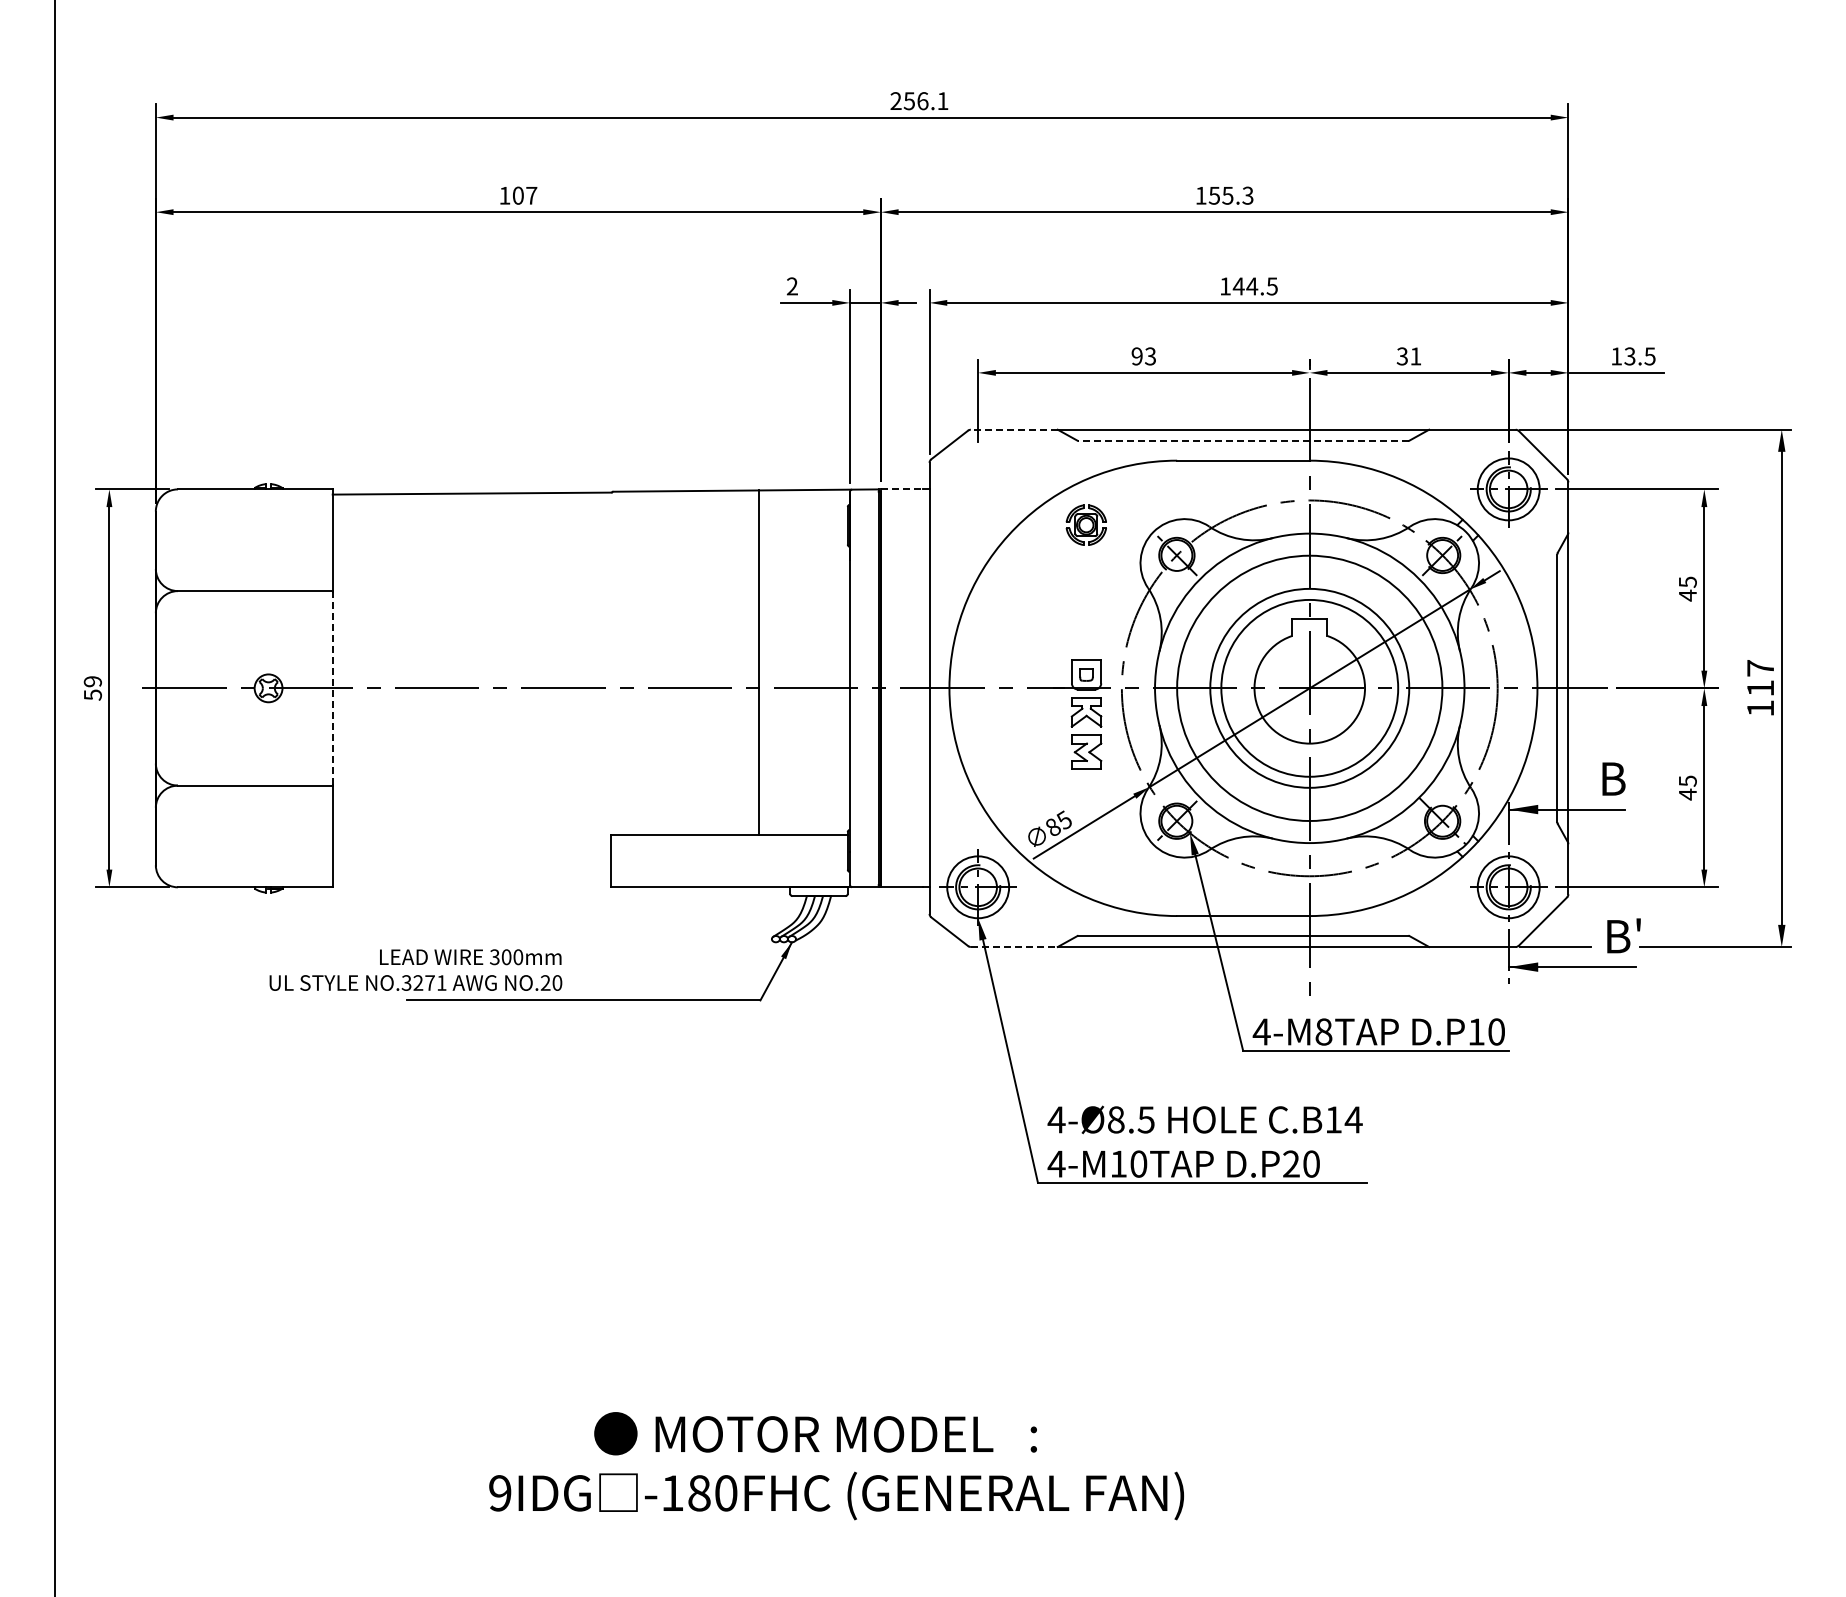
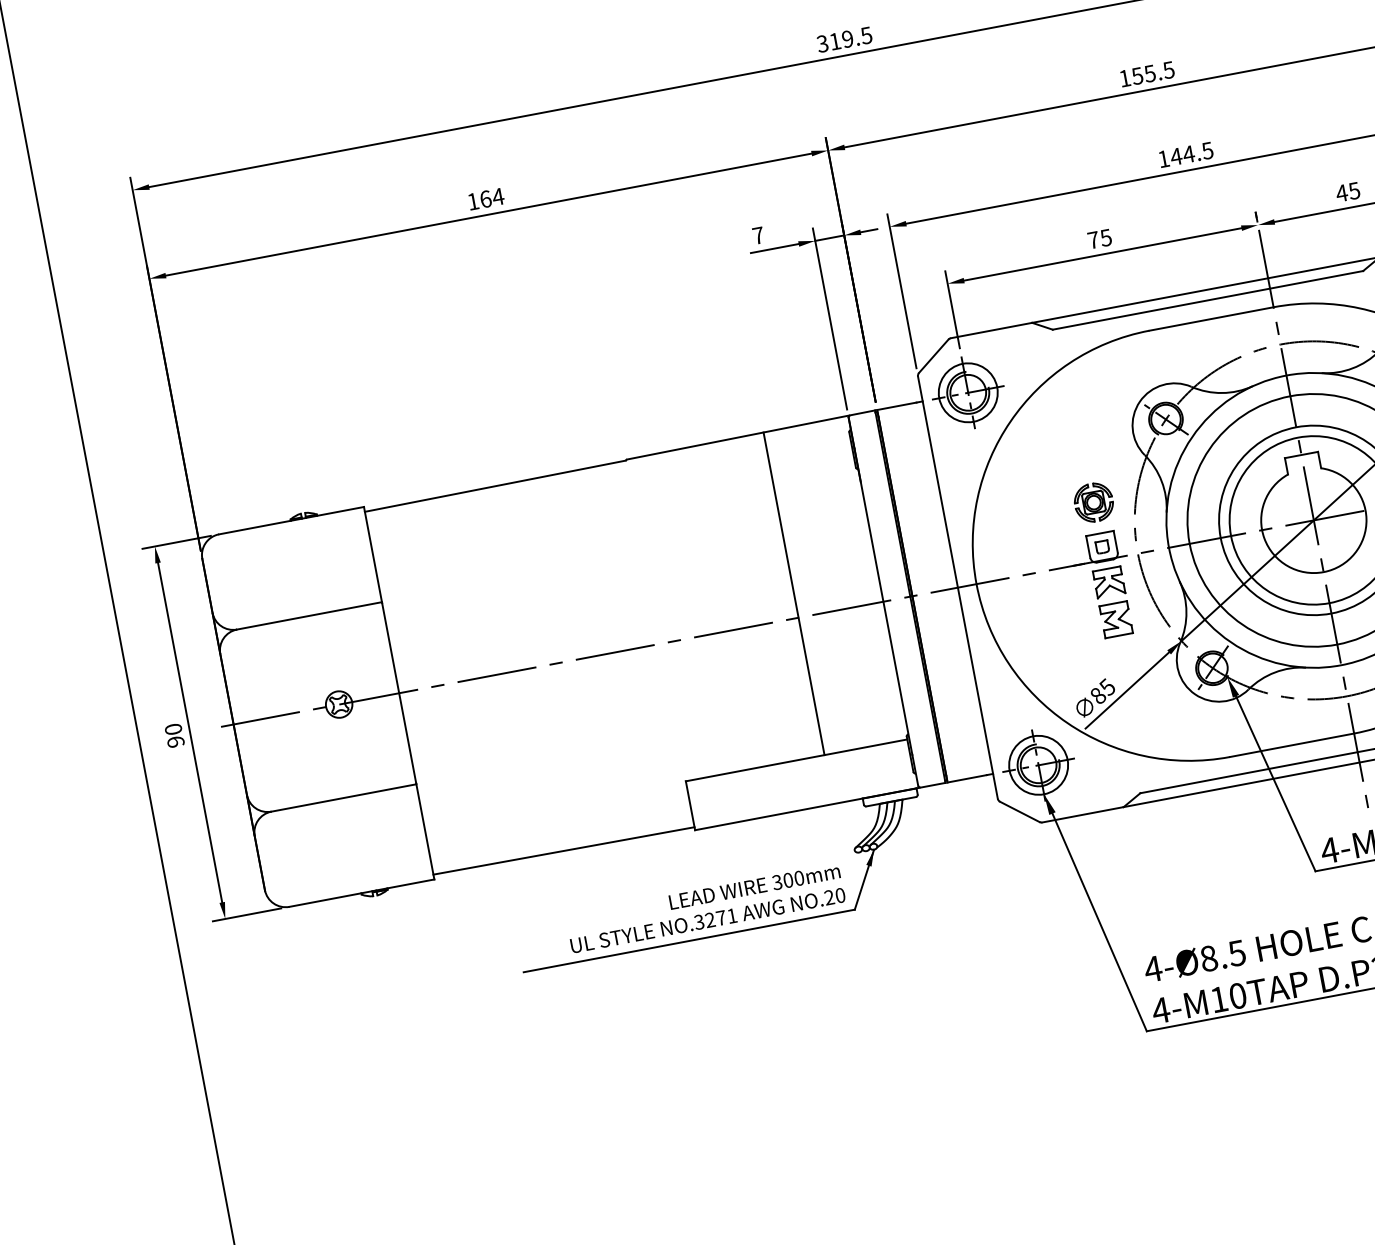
text: (919, 101) -> (844, 40), 256.1 -> 319.5
text: (525, 195) -> (492, 197), 107 -> 164
text: (1248, 195) -> (1169, 69), 155.3 -> 155.5
text: (791, 286) -> (757, 235), 2 -> 7
text: (1143, 356) -> (1099, 239), 93 -> 75
text: (1408, 356) -> (1347, 192), 31 -> 45
line: (1013, 429) -> (990, 330), dashed -> solid
line: (1243, 440) -> (1207, 300), dashed -> solid
line: (902, 489) -> (897, 406), dashed -> solid
part: (977, 489) -> (967, 393), added
part: (1085, 524) -> (1092, 502), moved
line: (332, 687) -> (398, 692), dashed -> solid
text: (92, 688) -> (174, 735), 59 -> 90
line: (471, 883) -> (563, 851), added
line: (1014, 947) -> (1083, 815), dashed -> solid
text: (415, 969) -> (705, 907), moved

